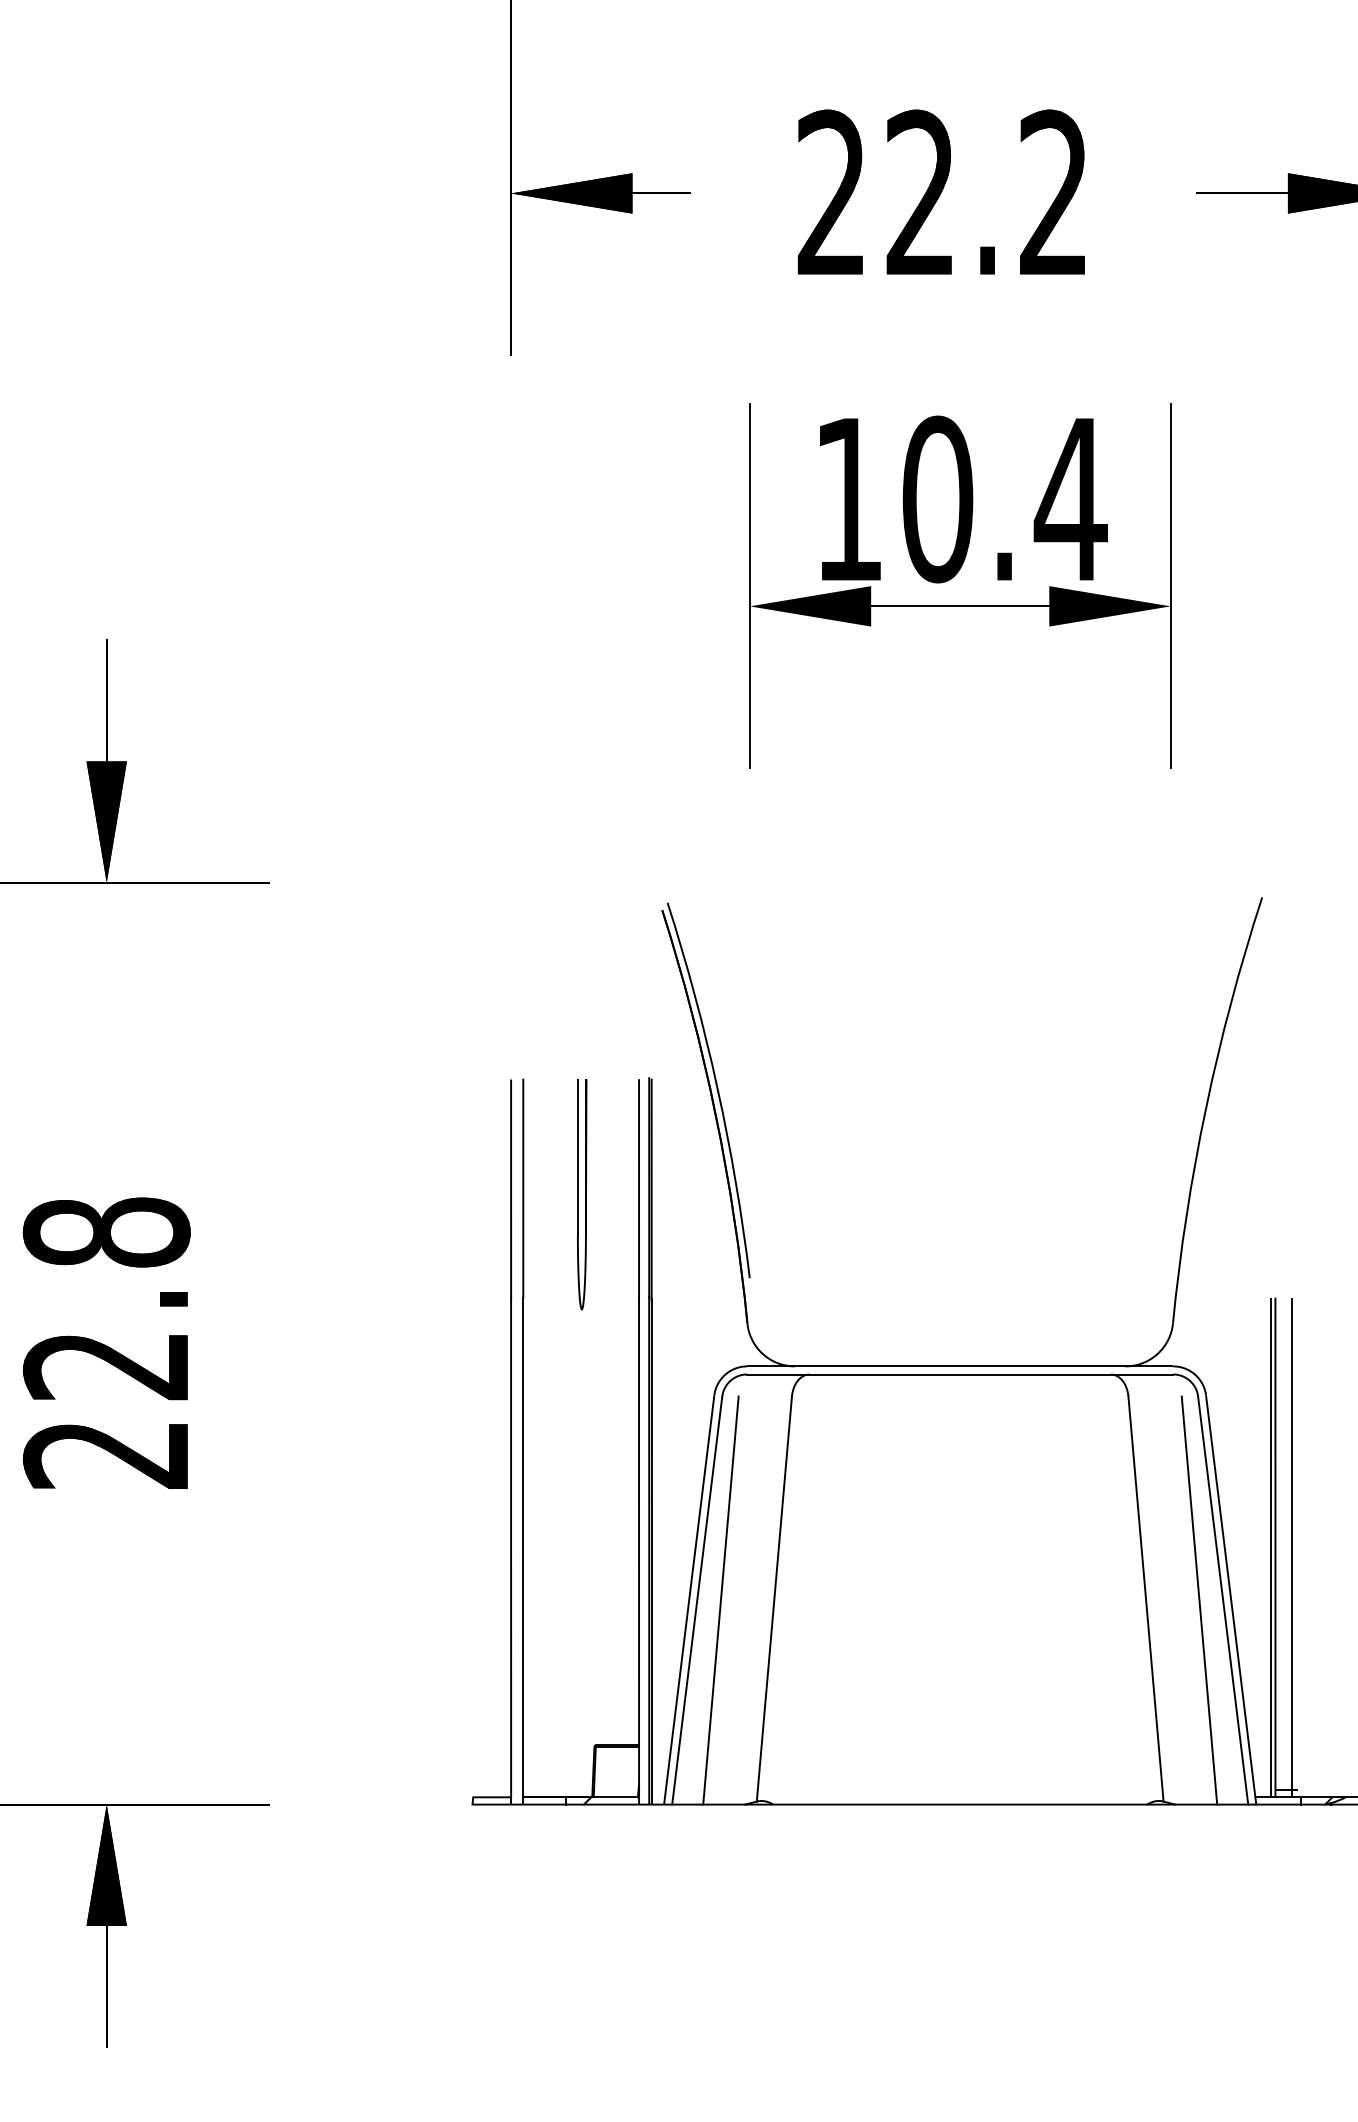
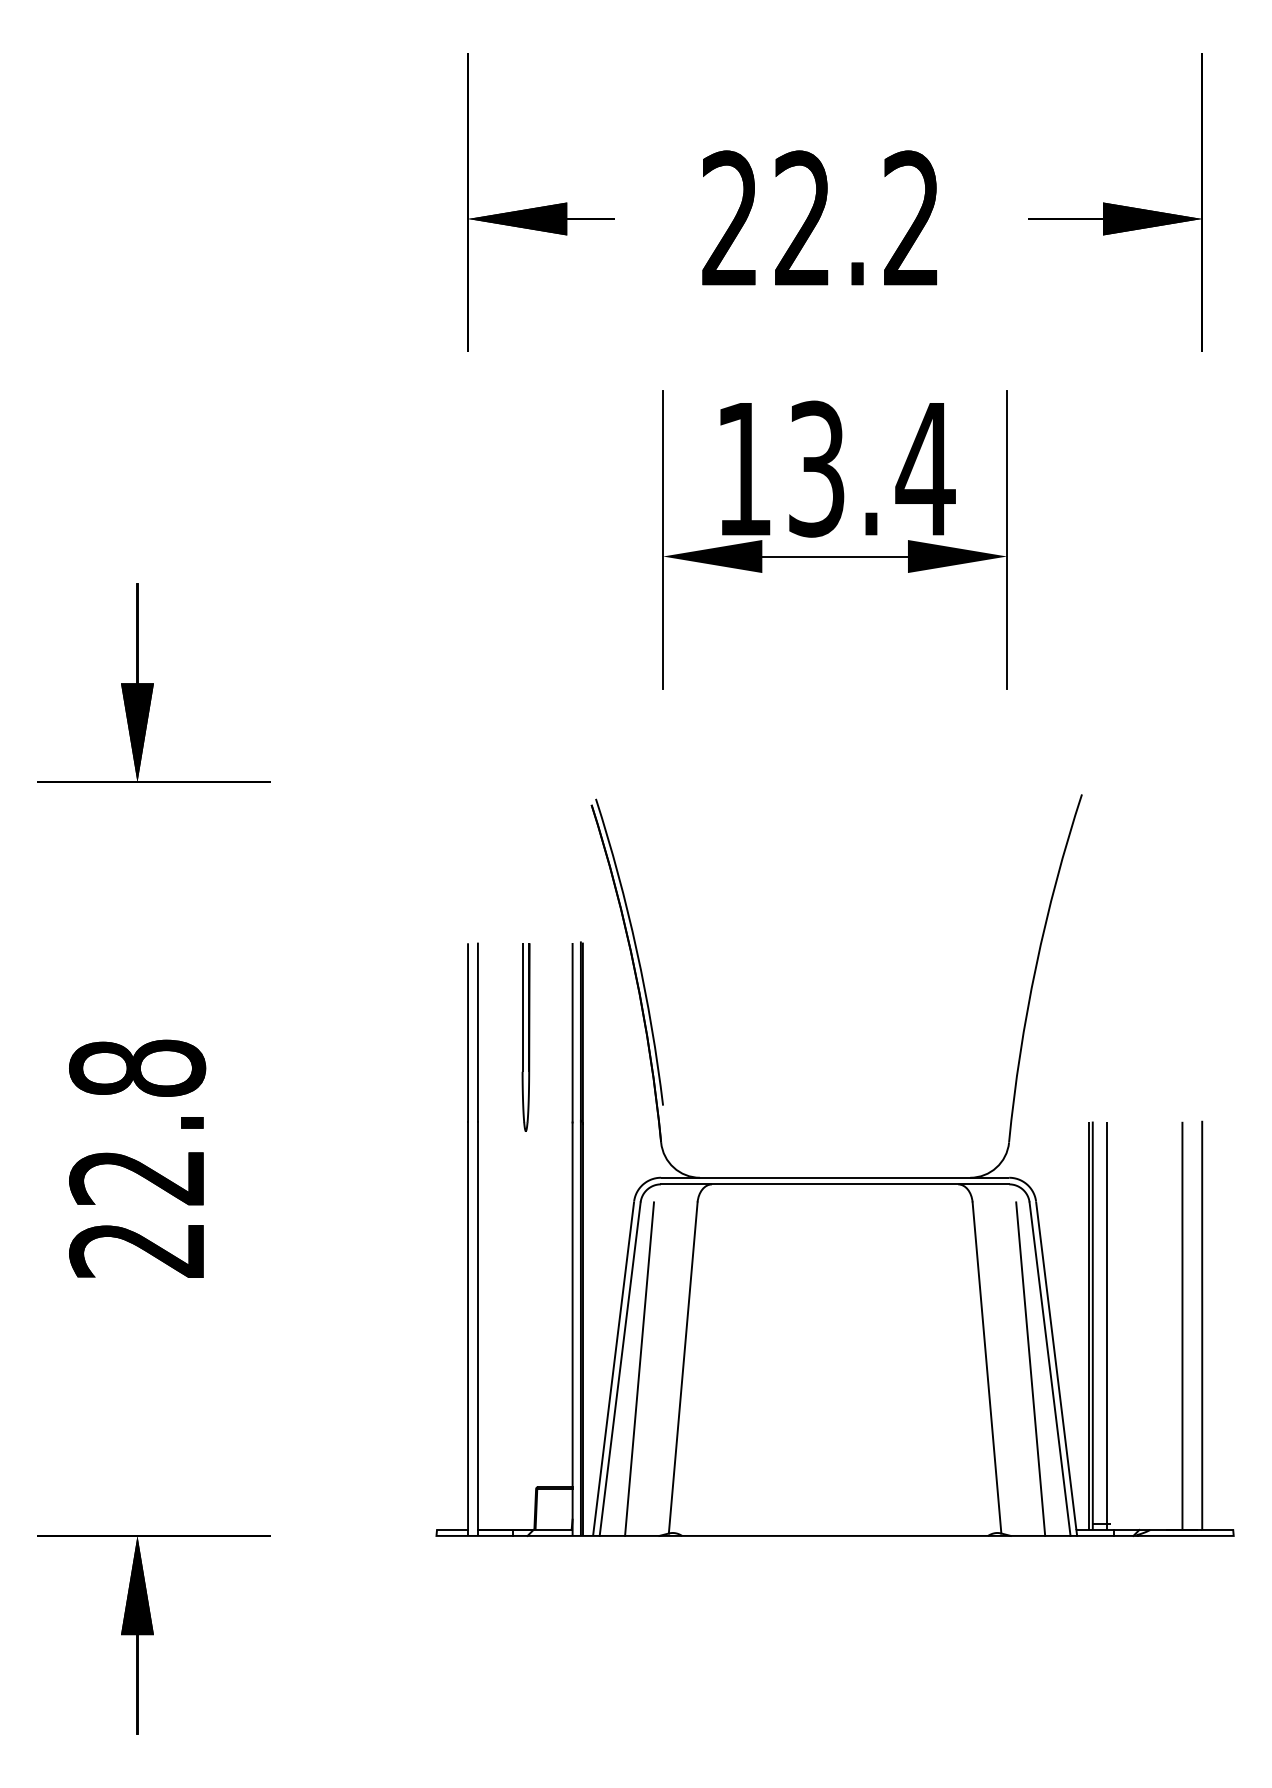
text: (937, 498) -> (816, 468), 10.4 -> 13.4

